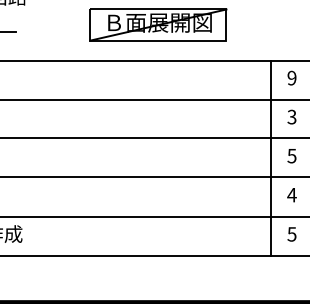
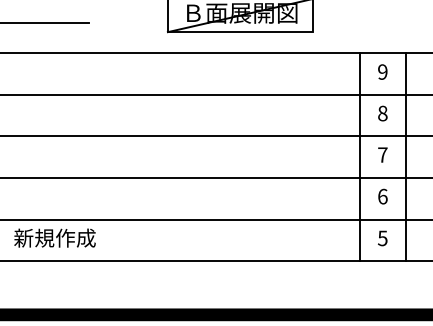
text: (291, 117) -> (382, 113), 3 -> 8
text: (291, 155) -> (382, 154), 5 -> 7
text: (291, 195) -> (382, 196), 4 -> 6

